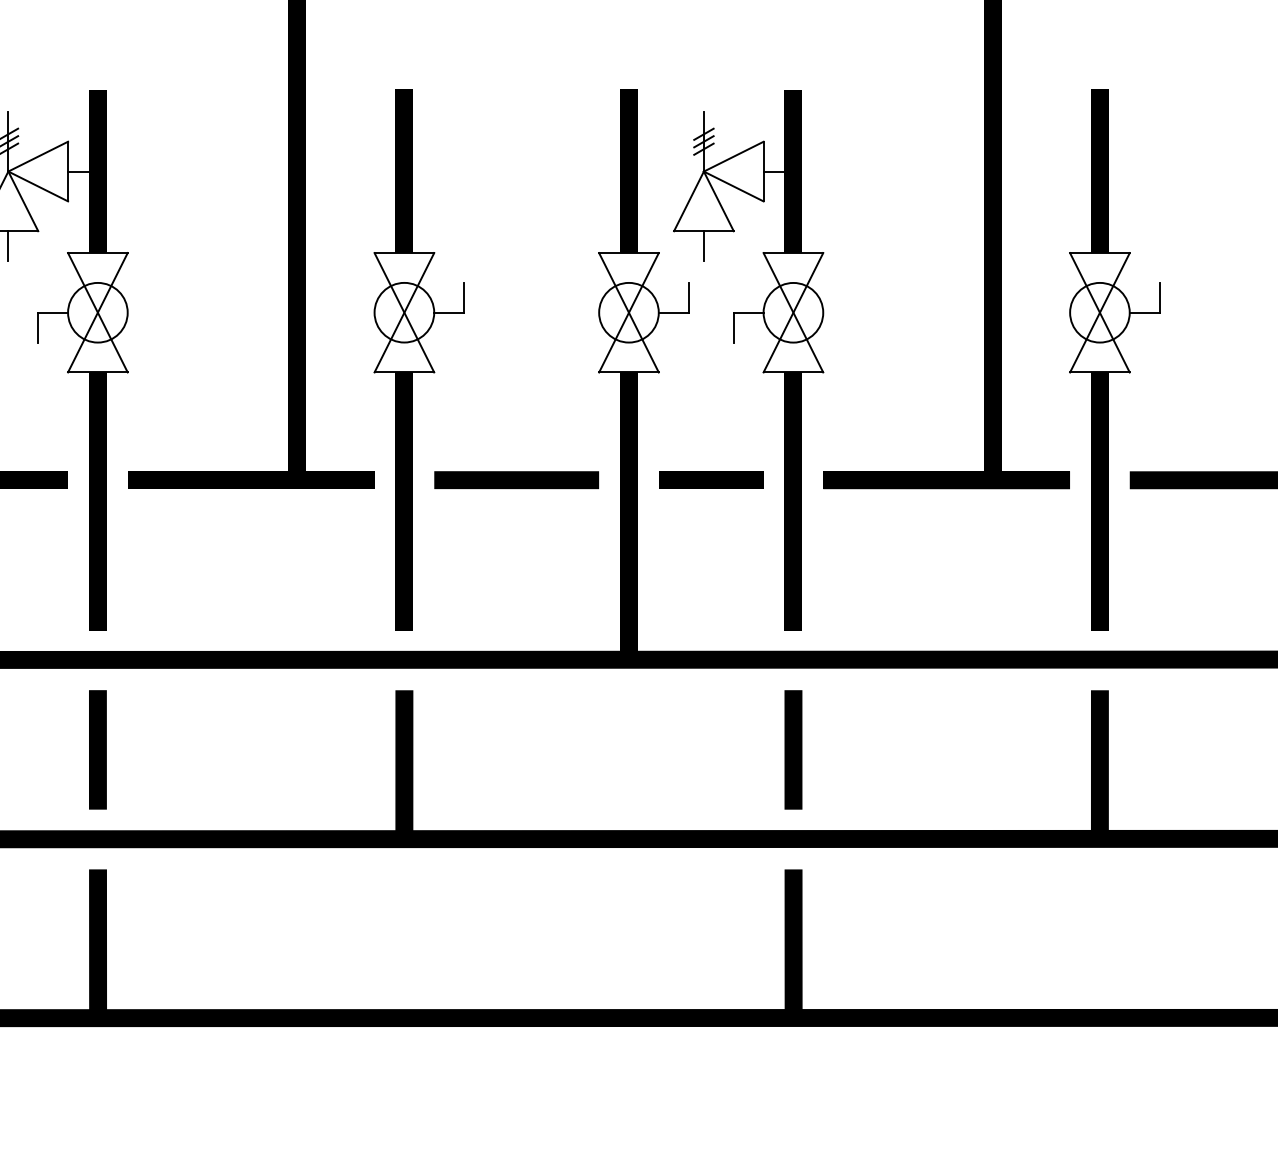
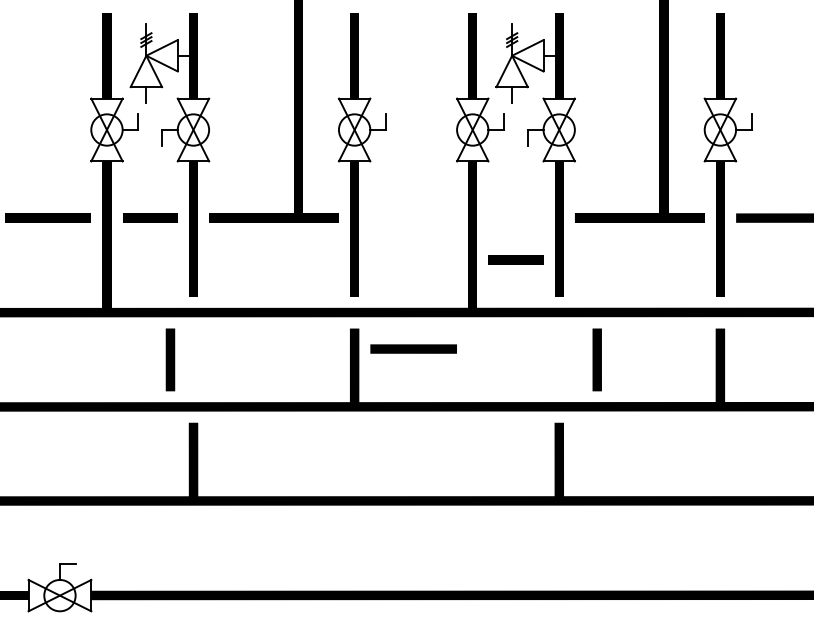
line: (516, 479) -> (413, 348), moved
line: (710, 479) -> (515, 259), moved
line: (97, 749) -> (170, 359), moved
line: (792, 749) -> (596, 359), moved

